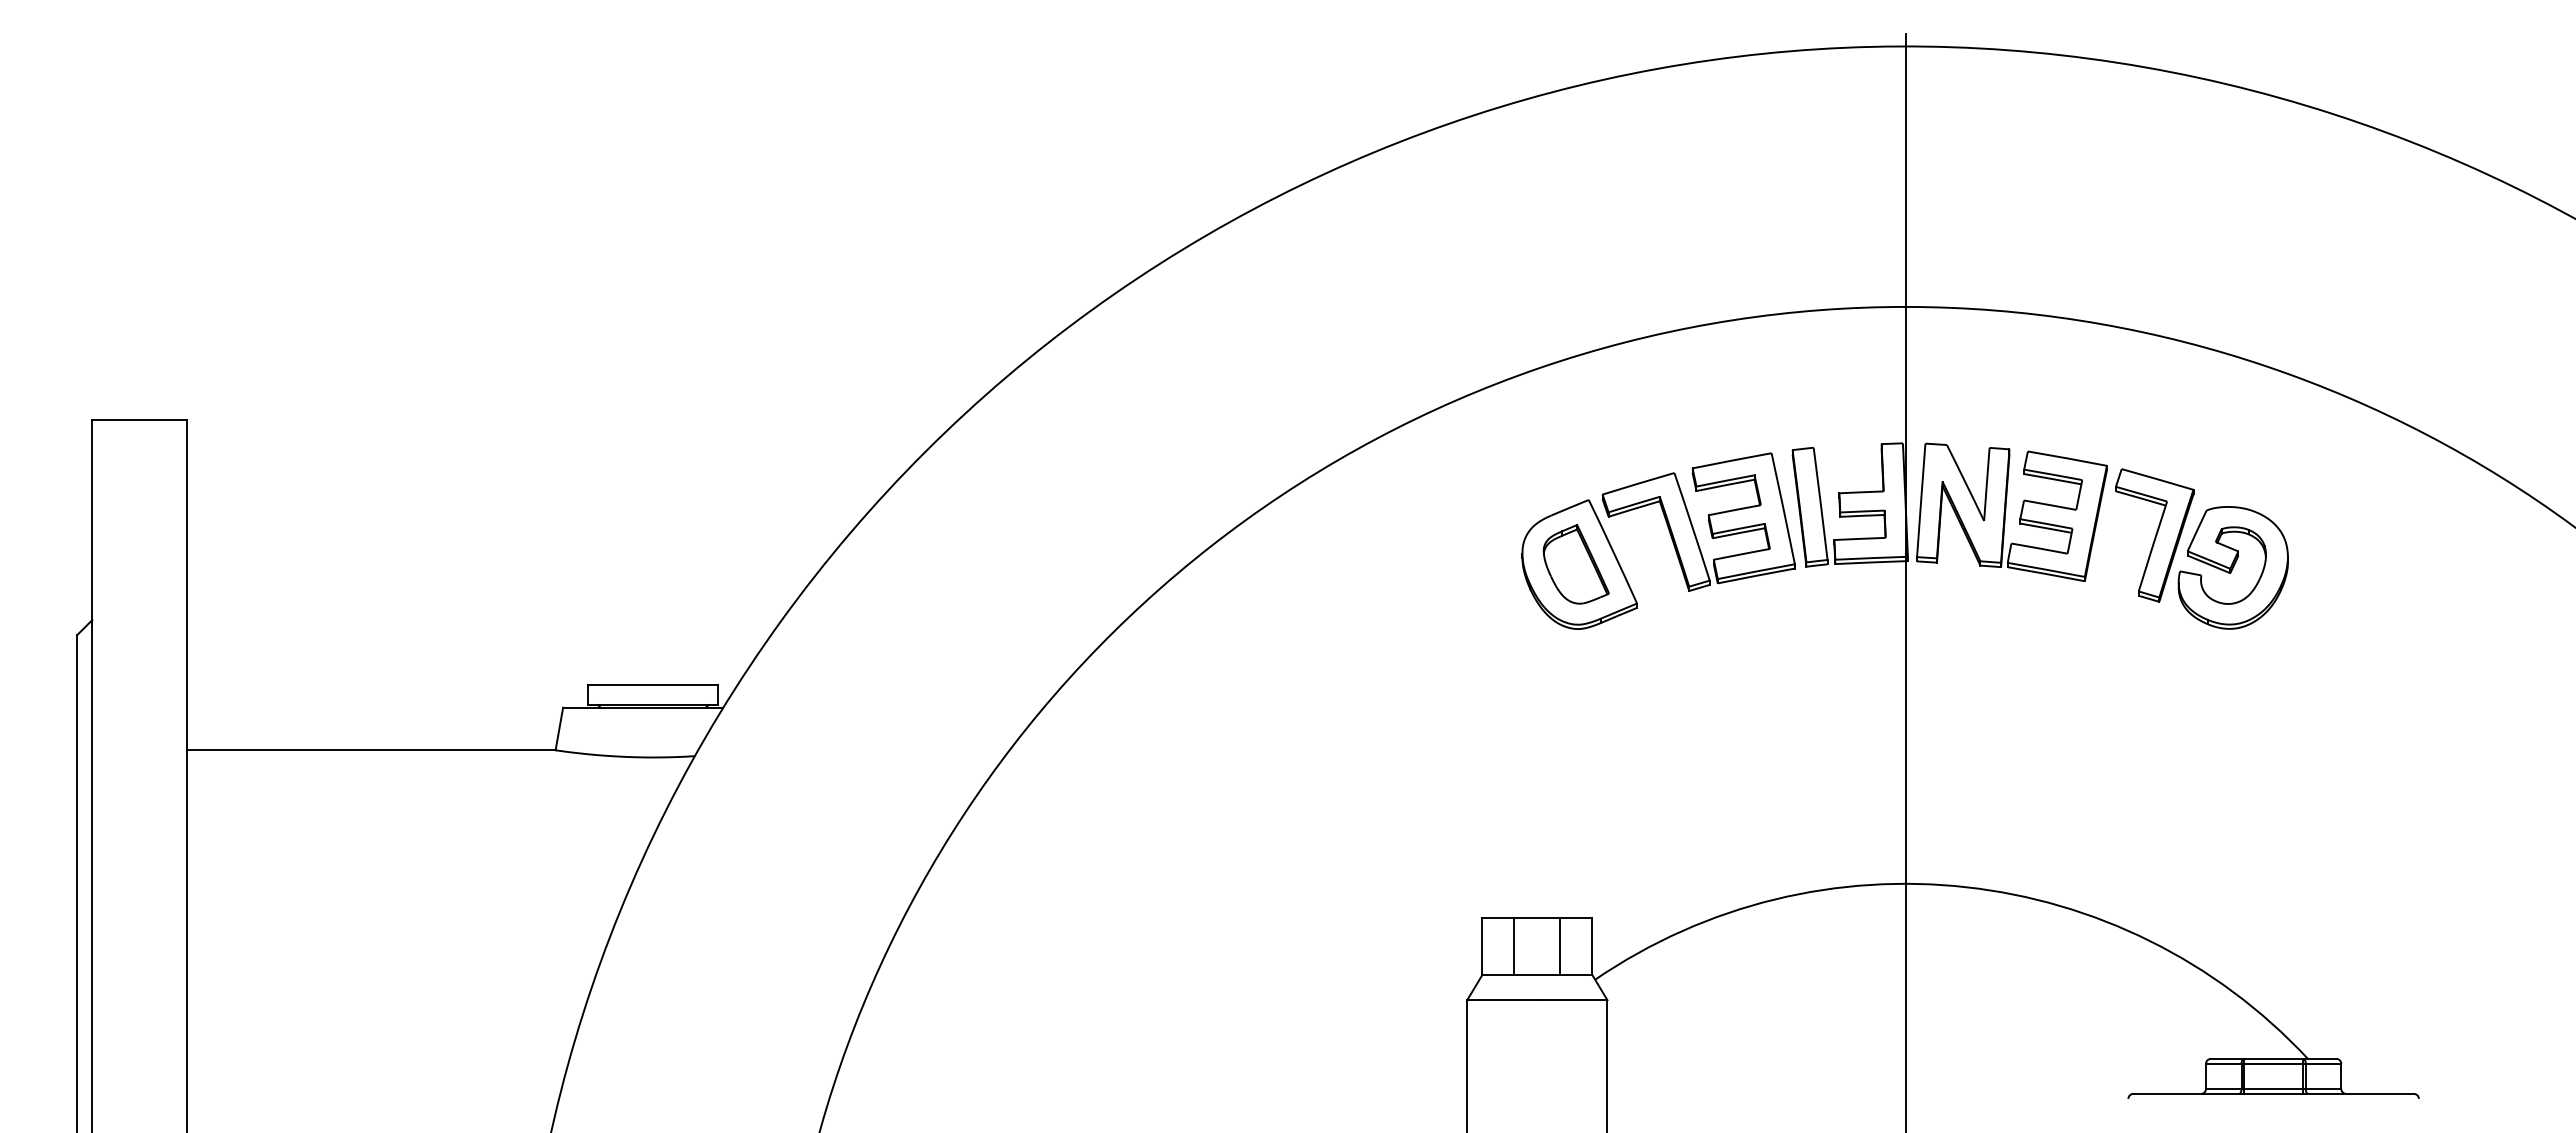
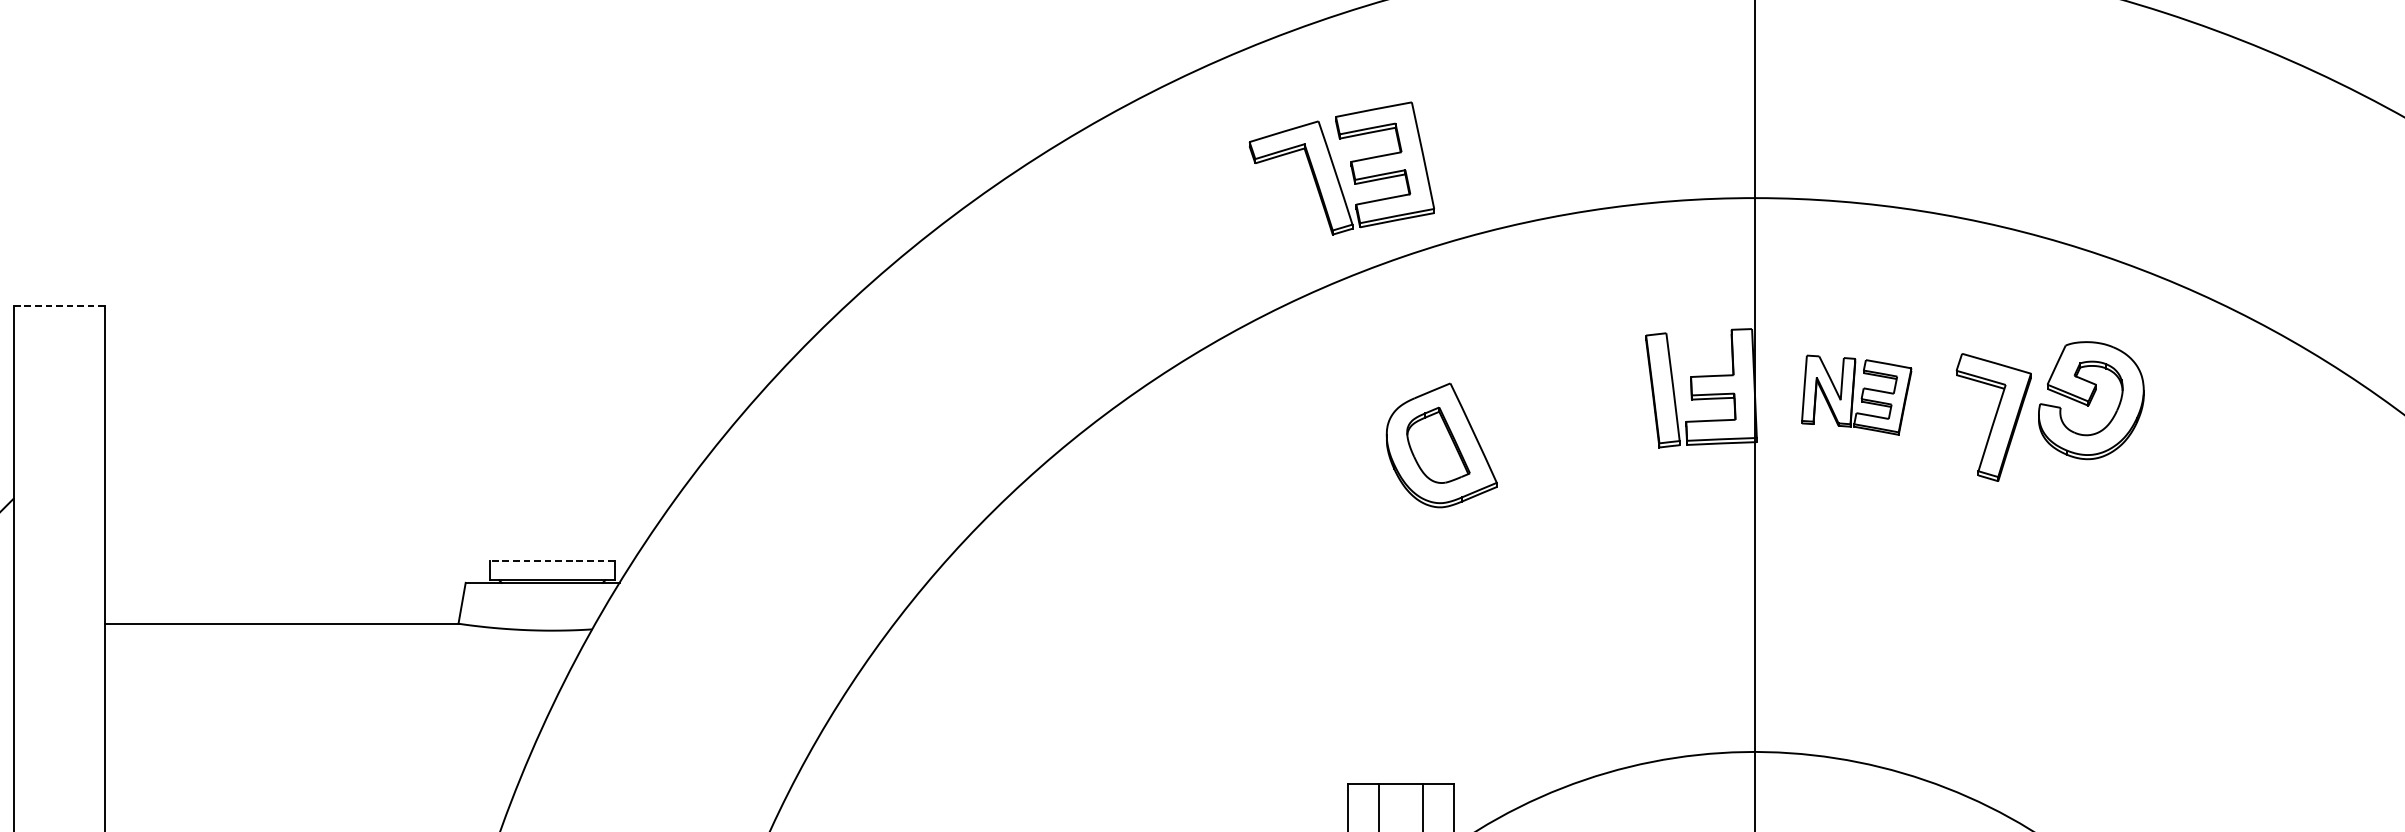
line: (139, 419) -> (58, 306), solid -> dashed
part: (2011, 511) -> (1856, 394), size x0.6
part: (1692, 523) -> (1335, 169), moved
part: (2232, 567) -> (2090, 400), moved
line: (652, 685) -> (551, 561), solid -> dashed

